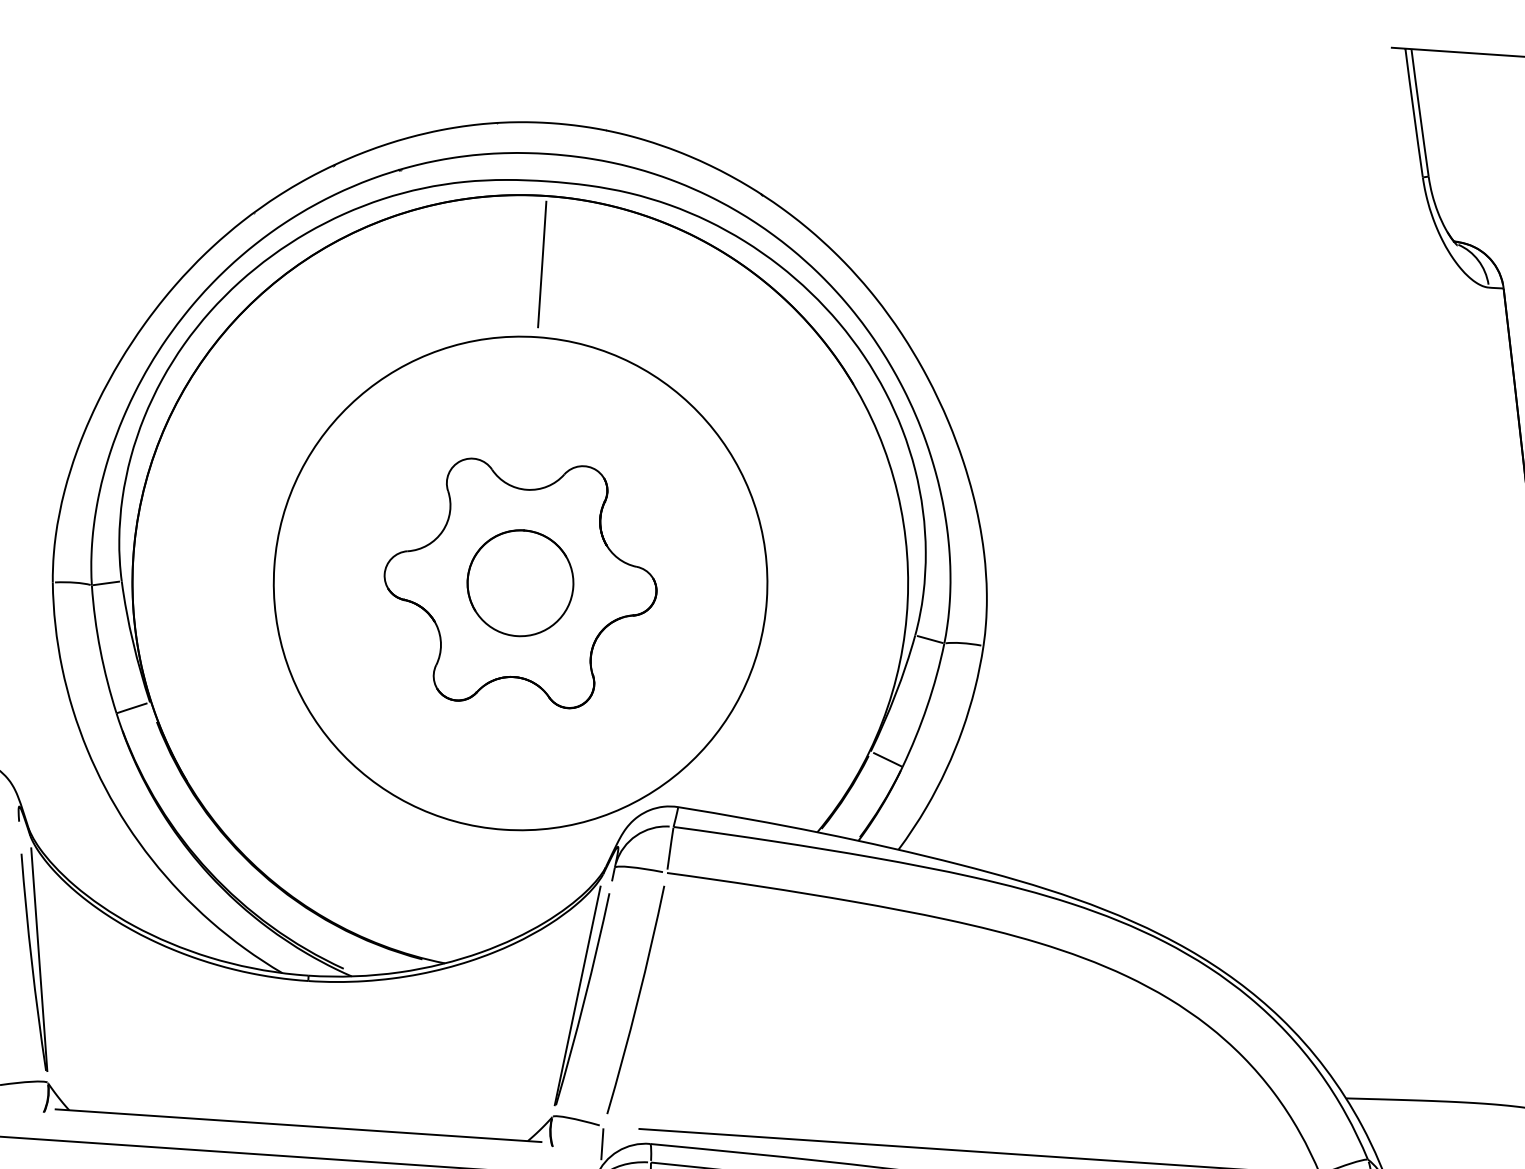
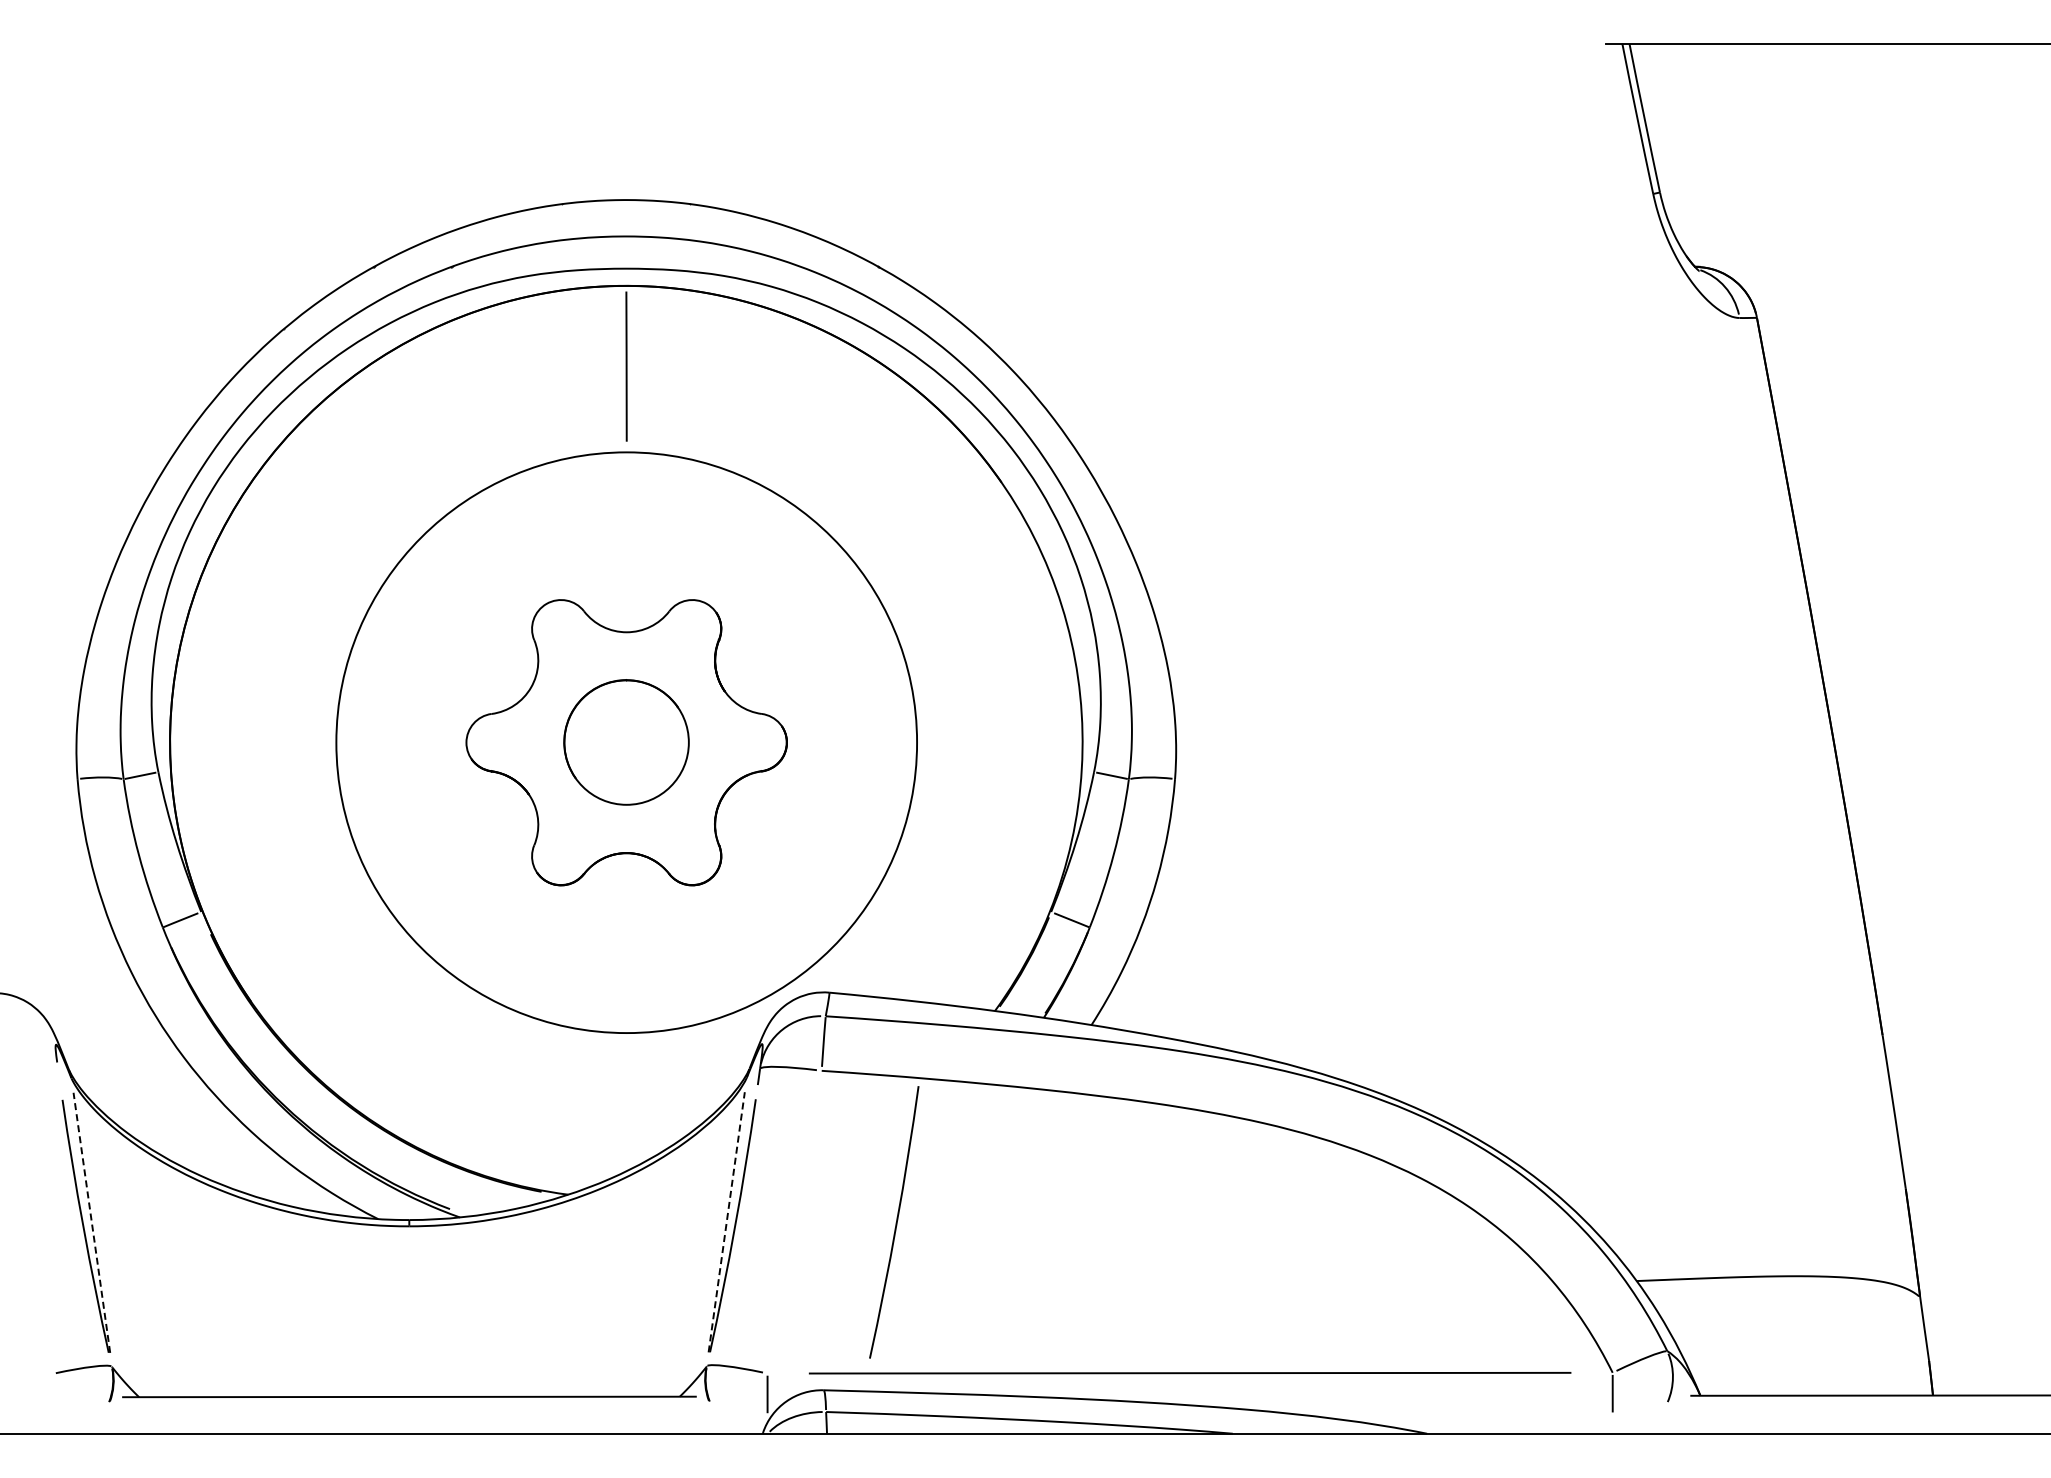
line: (38, 959) -> (91, 1222), solid -> dashed
line: (577, 995) -> (726, 1221), solid -> dashed
curve: (636, 1000) -> (895, 1222), moved

